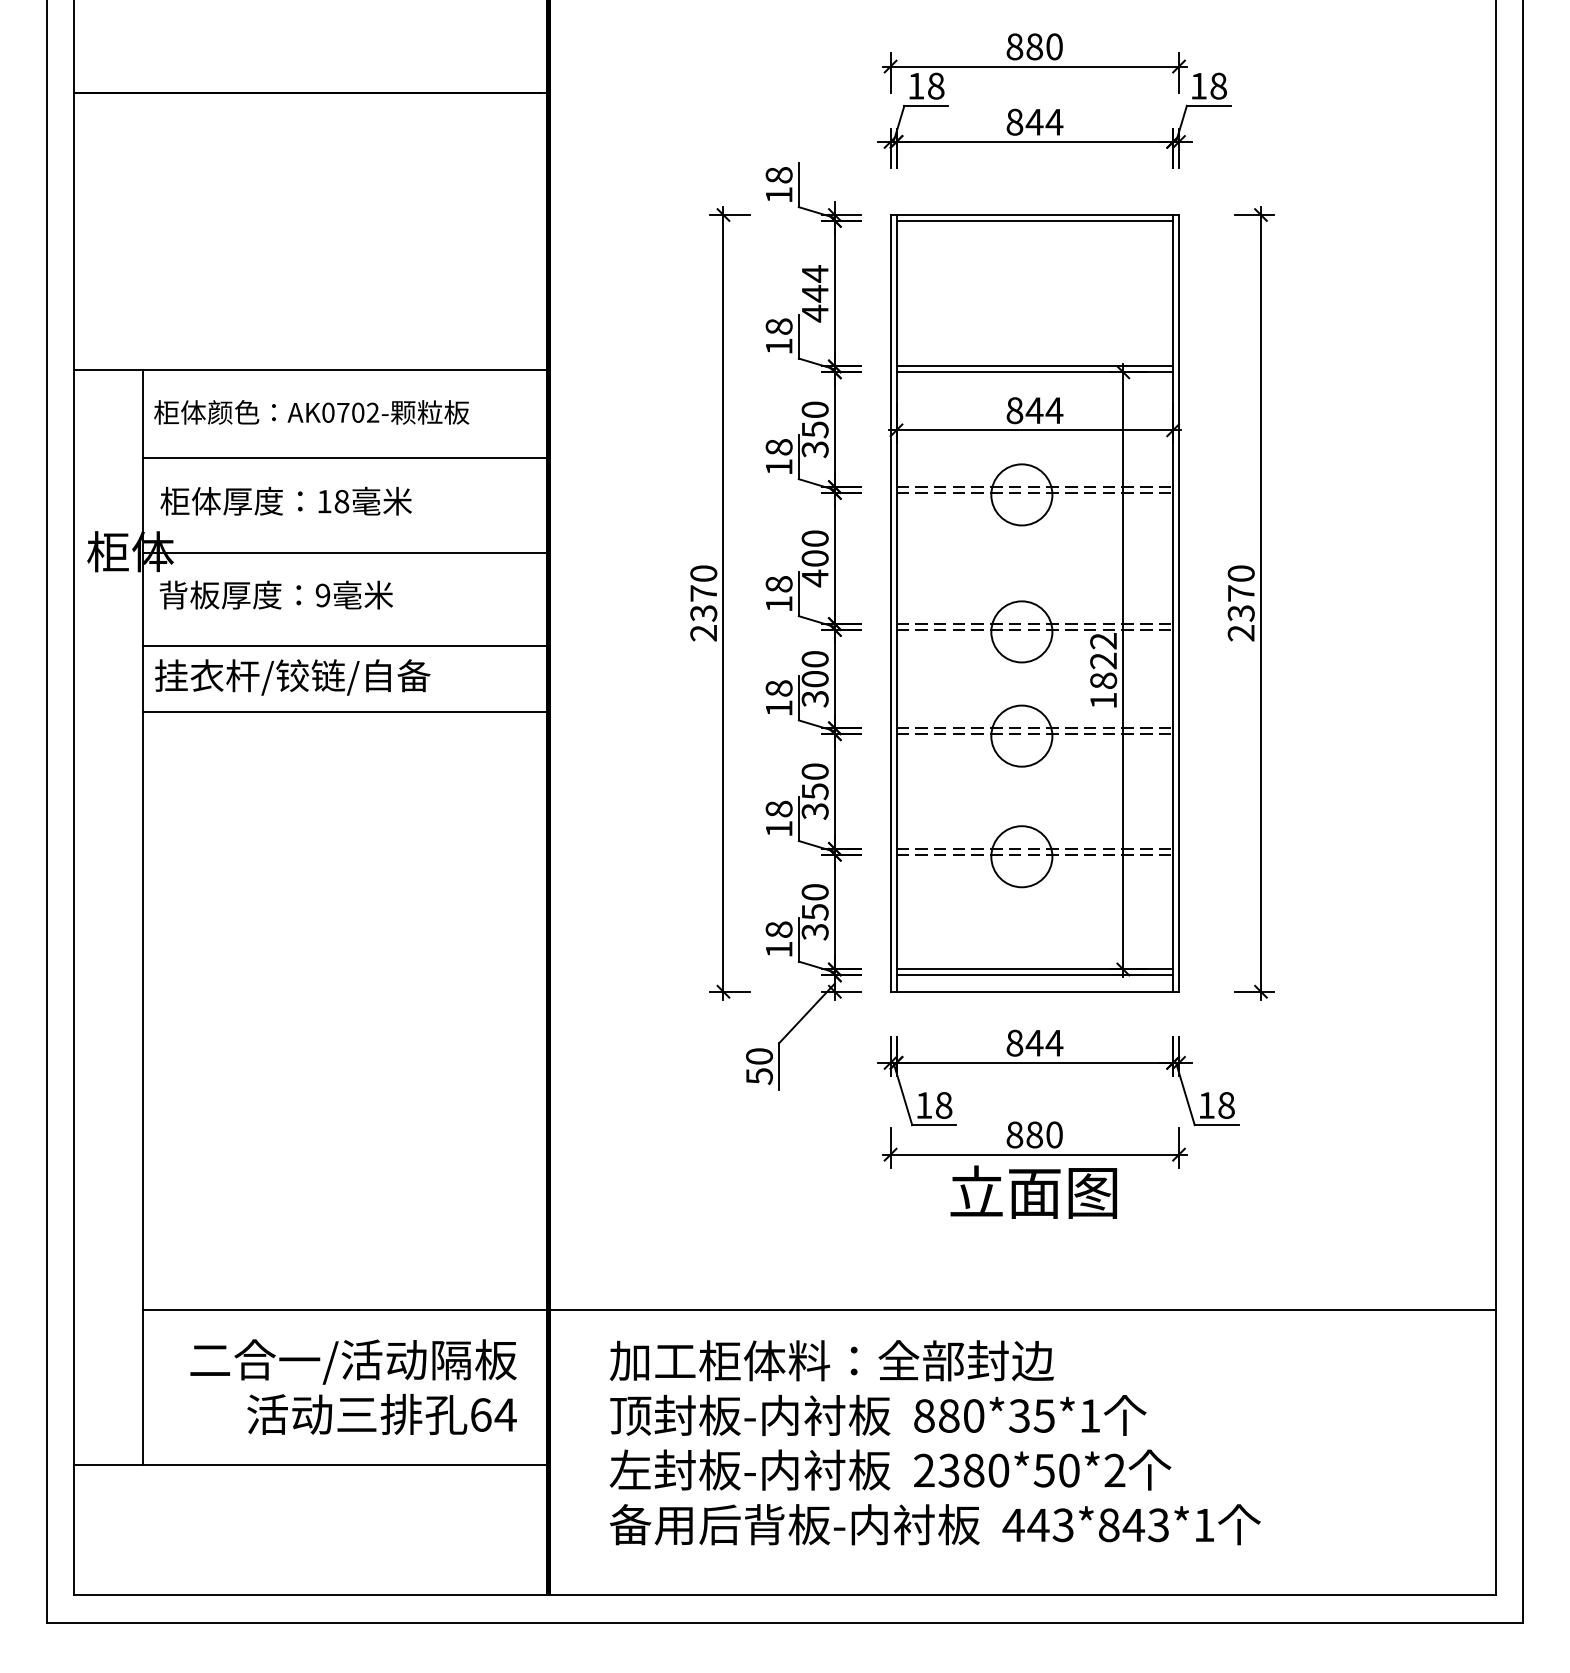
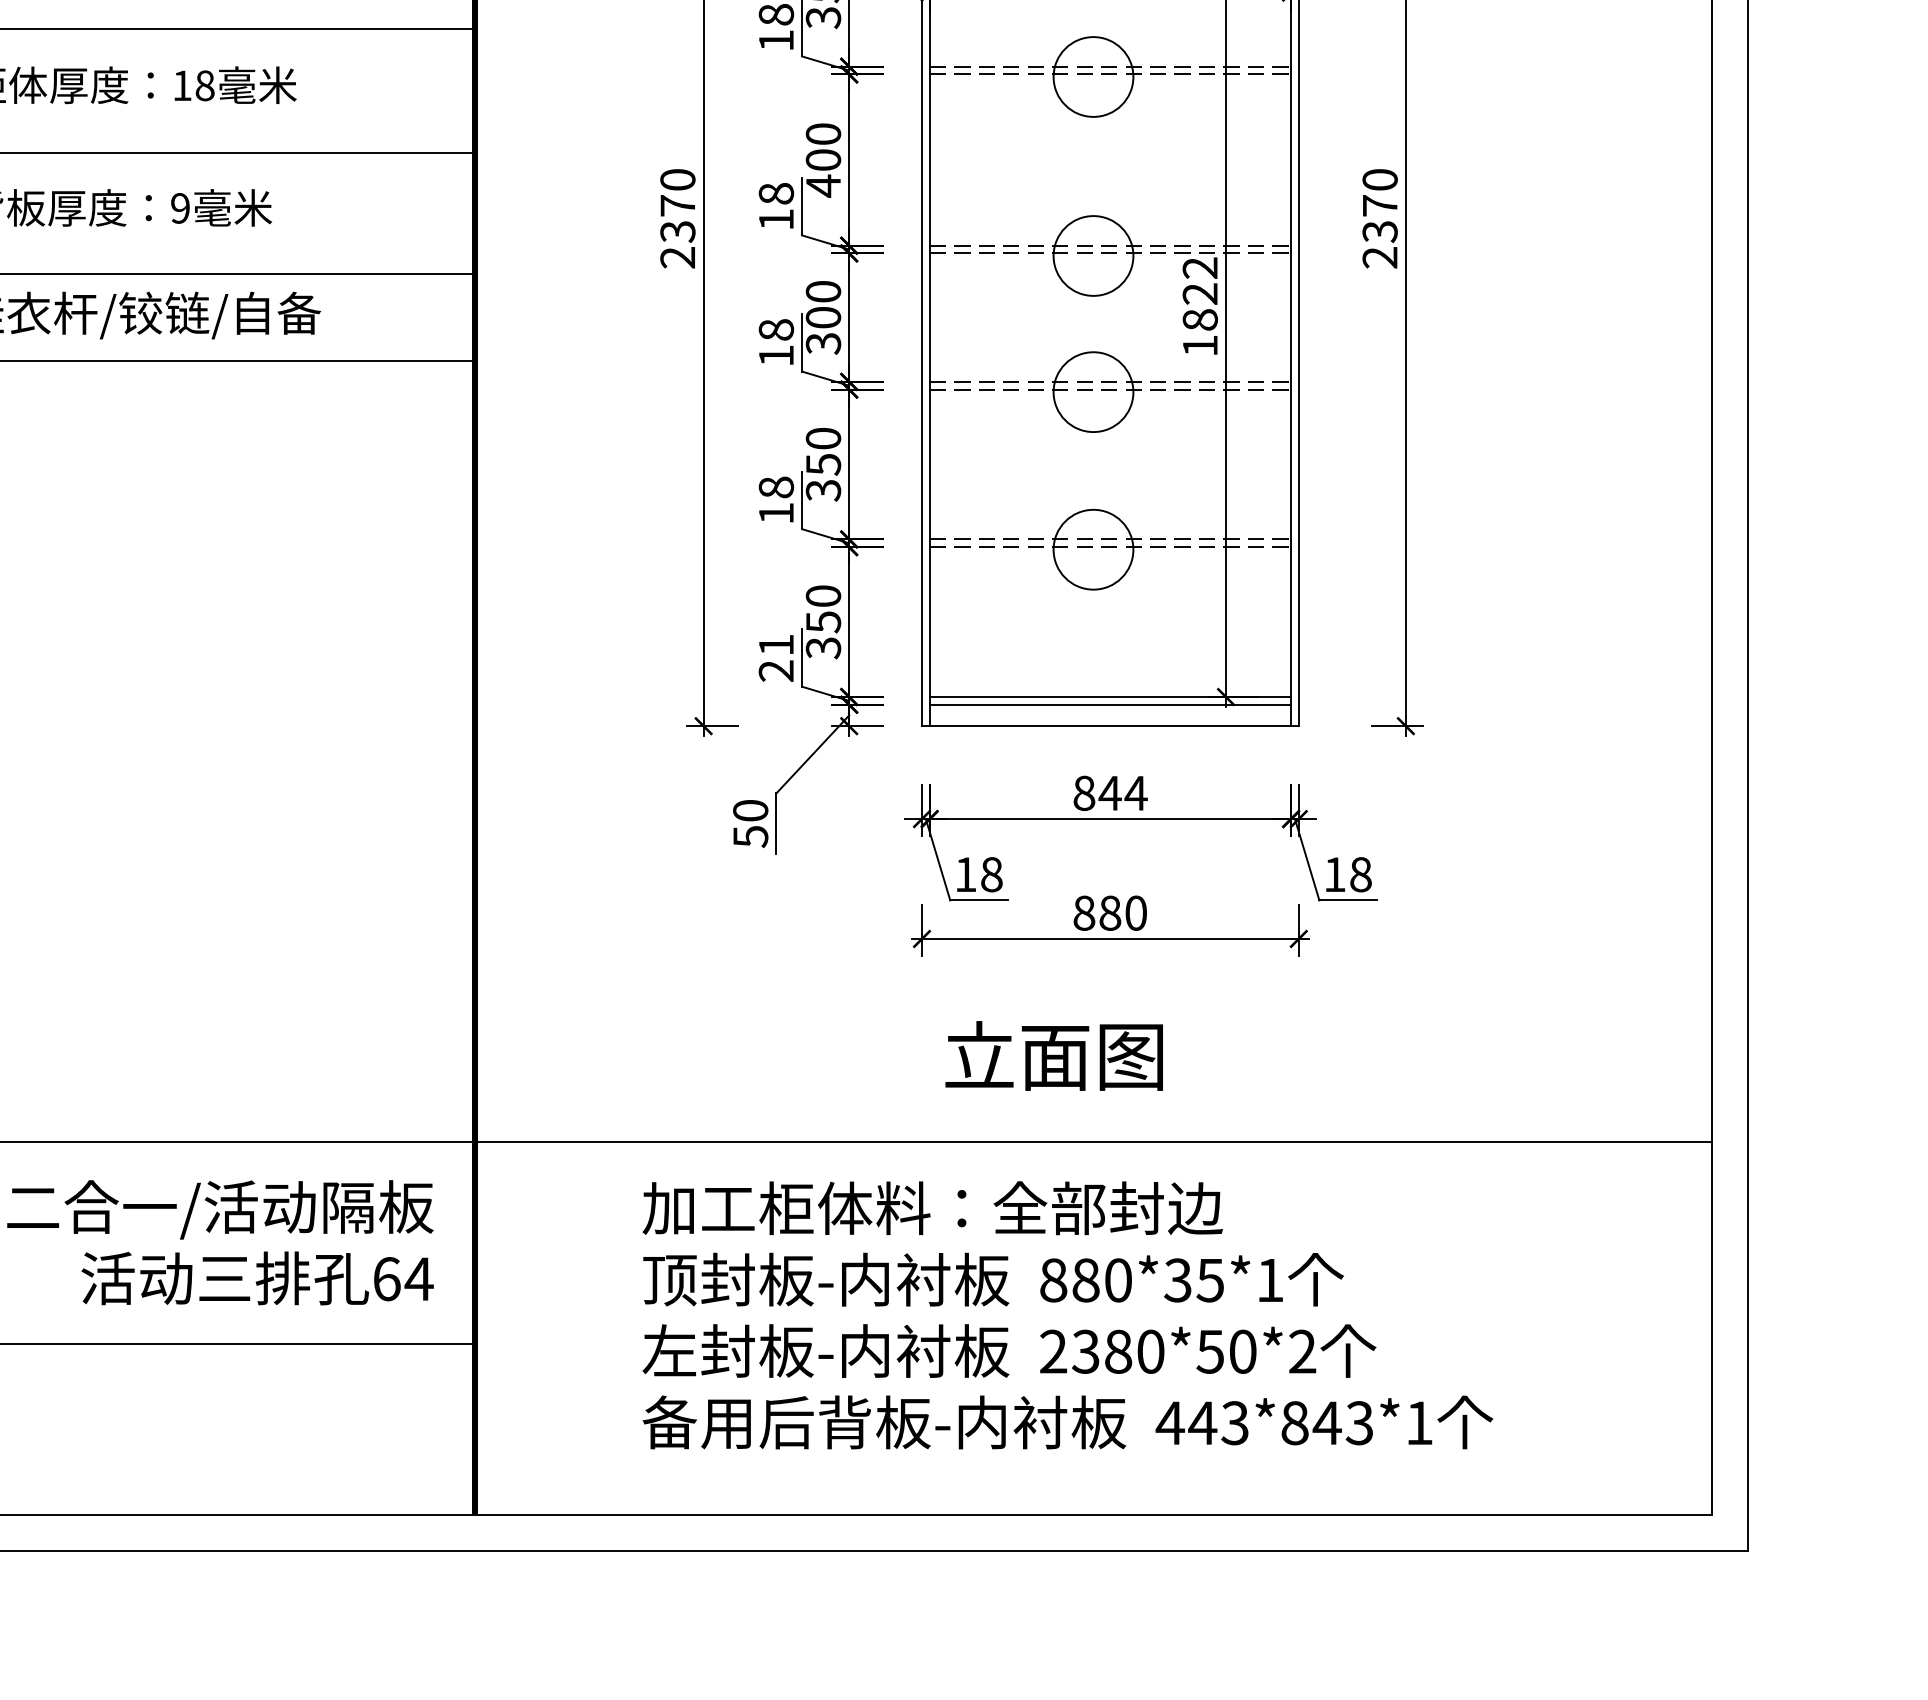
text: (778, 939) -> (775, 657), 18 -> 21
text: (1033, 1191) -> (1053, 1055), moved
text: (934, 1442) -> (1066, 1315), moved

